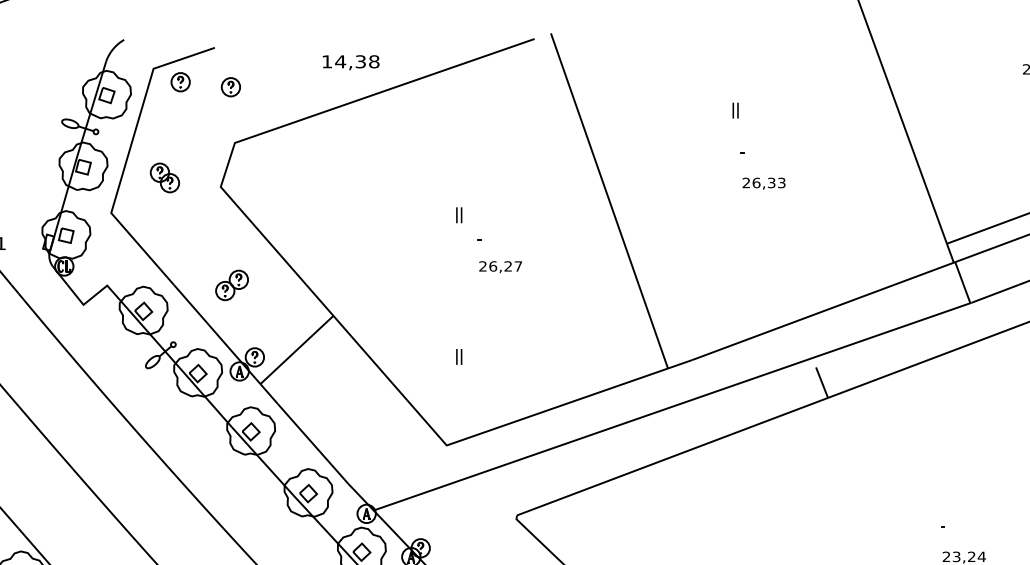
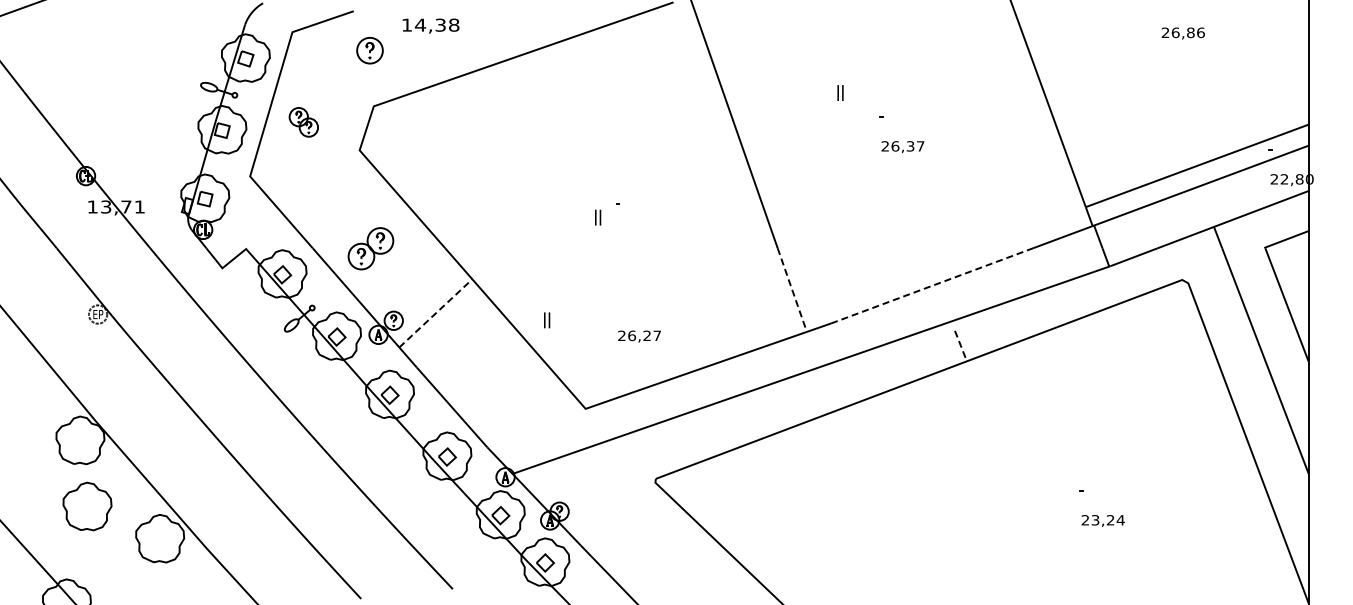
text: (350, 62) -> (430, 25), moved
part: (180, 82) -> (319, 45), removed
part: (230, 87) -> (369, 50), size x1.4
text: (735, 110) -> (840, 92), moved
part: (164, 178) -> (303, 122), moved
text: (781, 183) -> (920, 146), 26,33 -> 26,37
text: (459, 215) -> (598, 217), moved
text: (500, 267) -> (639, 336), moved
part: (231, 285) -> (370, 248), size x1.4
line: (793, 322) -> (932, 285), solid -> dashed
line: (653, 327) -> (792, 290), solid -> dashed
line: (296, 350) -> (435, 313), solid -> dashed
text: (459, 357) -> (547, 320), moved
line: (822, 383) -> (961, 346), solid -> dashed

